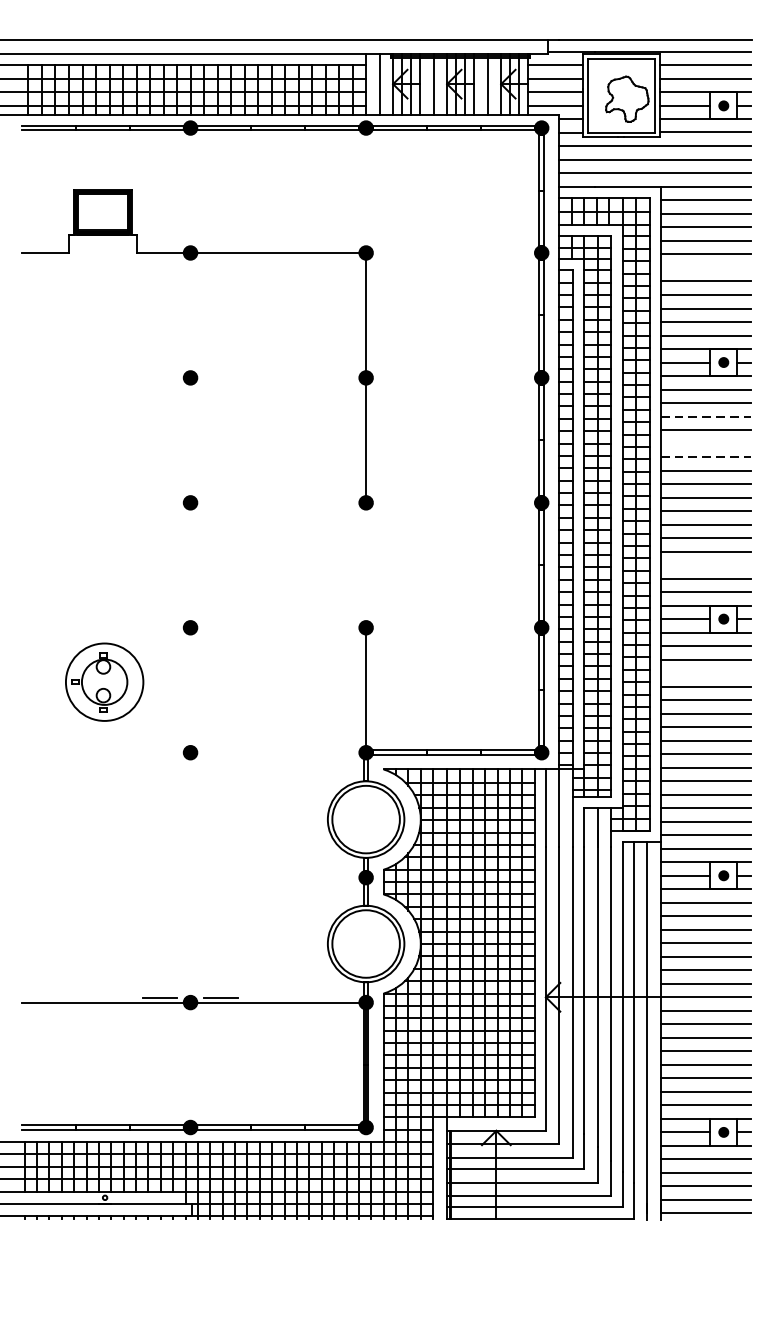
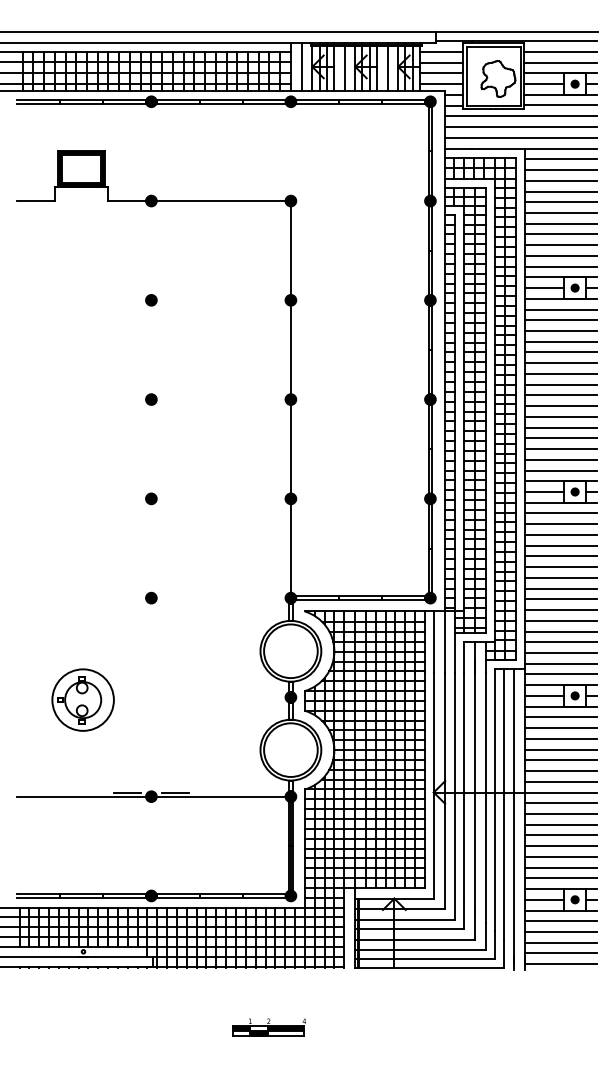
line: (705, 267) -> (560, 212), added
line: (705, 417) -> (560, 331), dashed -> solid
line: (705, 443) -> (560, 352), added
line: (705, 457) -> (560, 363), dashed -> solid
line: (365, 564) -> (290, 448), added
line: (705, 565) -> (560, 449), added
line: (705, 672) -> (560, 534), added
part: (103, 681) -> (82, 699), moved
part: (337, 1293) -> (268, 1027), added

